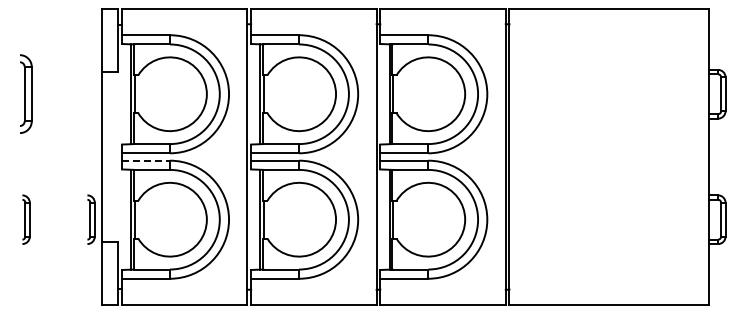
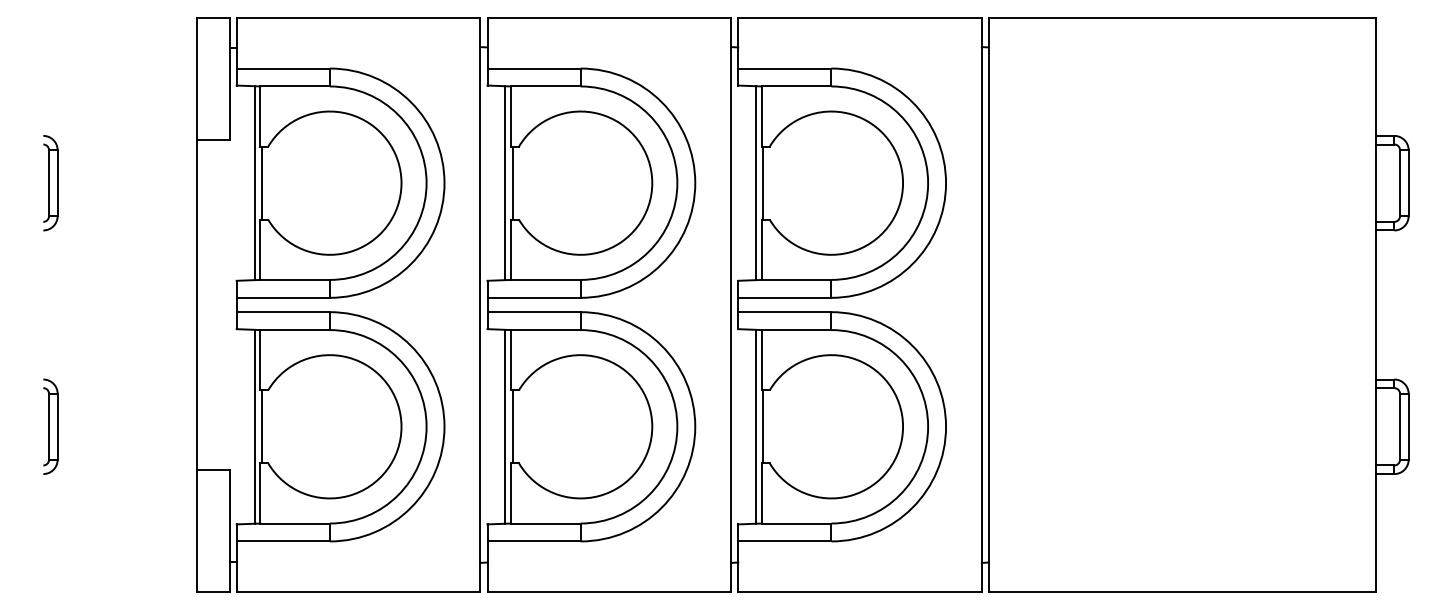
part: (26, 94) -> (51, 183), size x0.62
line: (146, 160) -> (284, 311), dashed -> solid
part: (91, 219) -> (177, 426), removed

